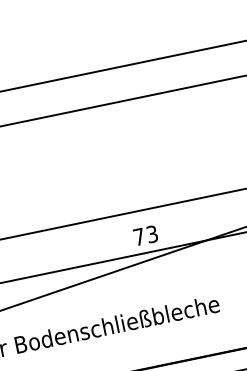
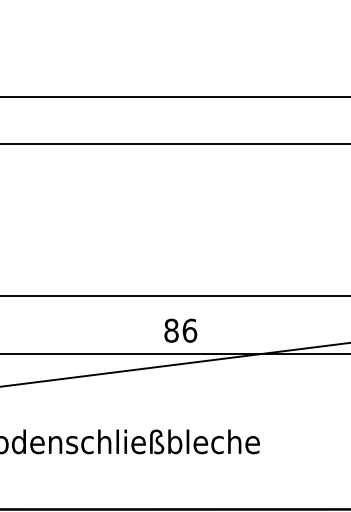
text: (145, 235) -> (180, 330), 73 -> 86

